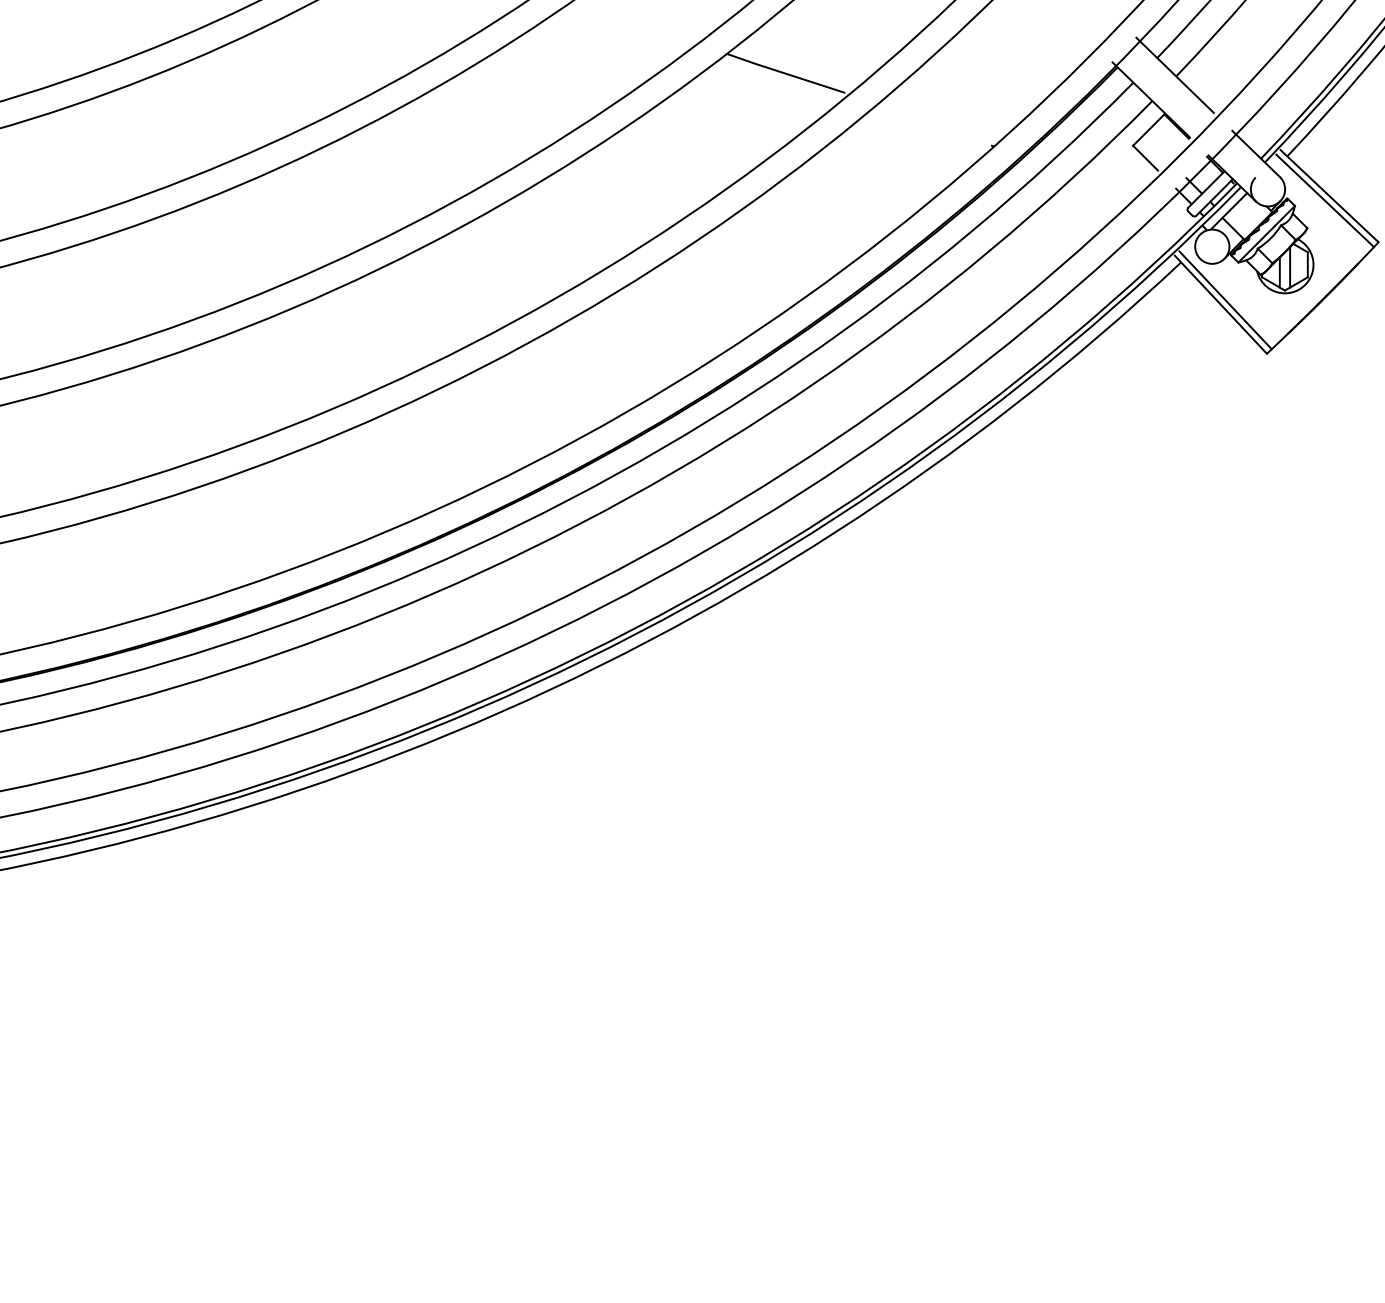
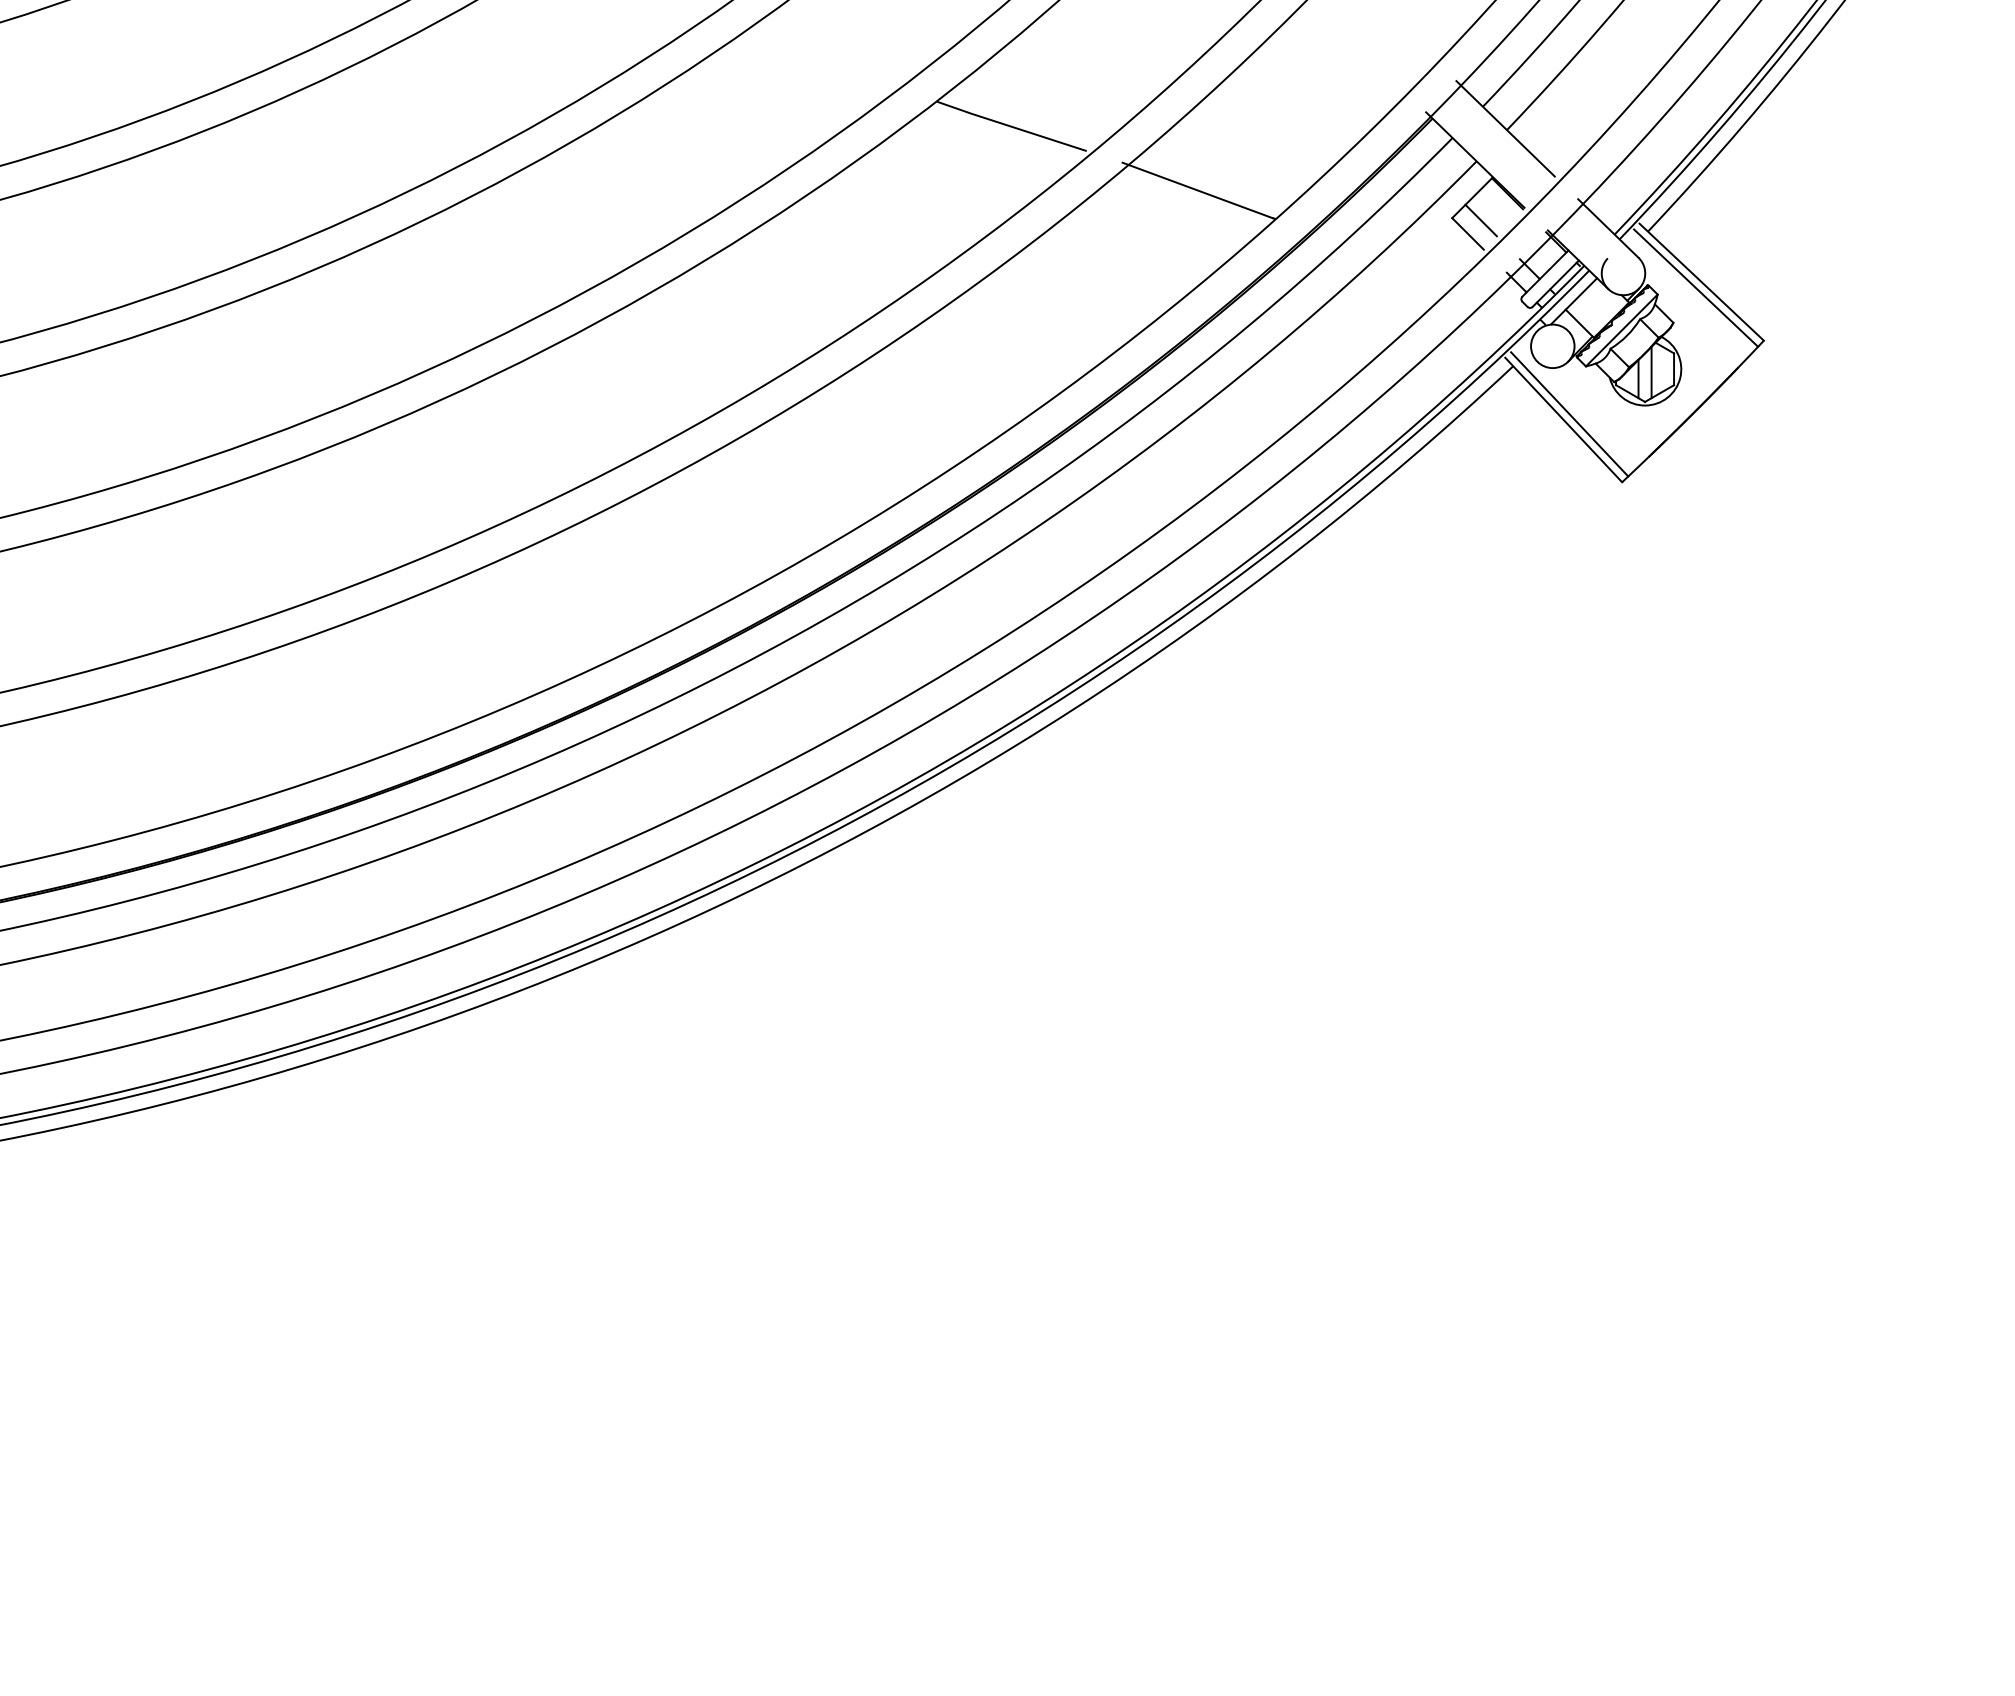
line: (932, 123) -> (1197, 190), added
line: (1155, 147) -> (1480, 220), added

